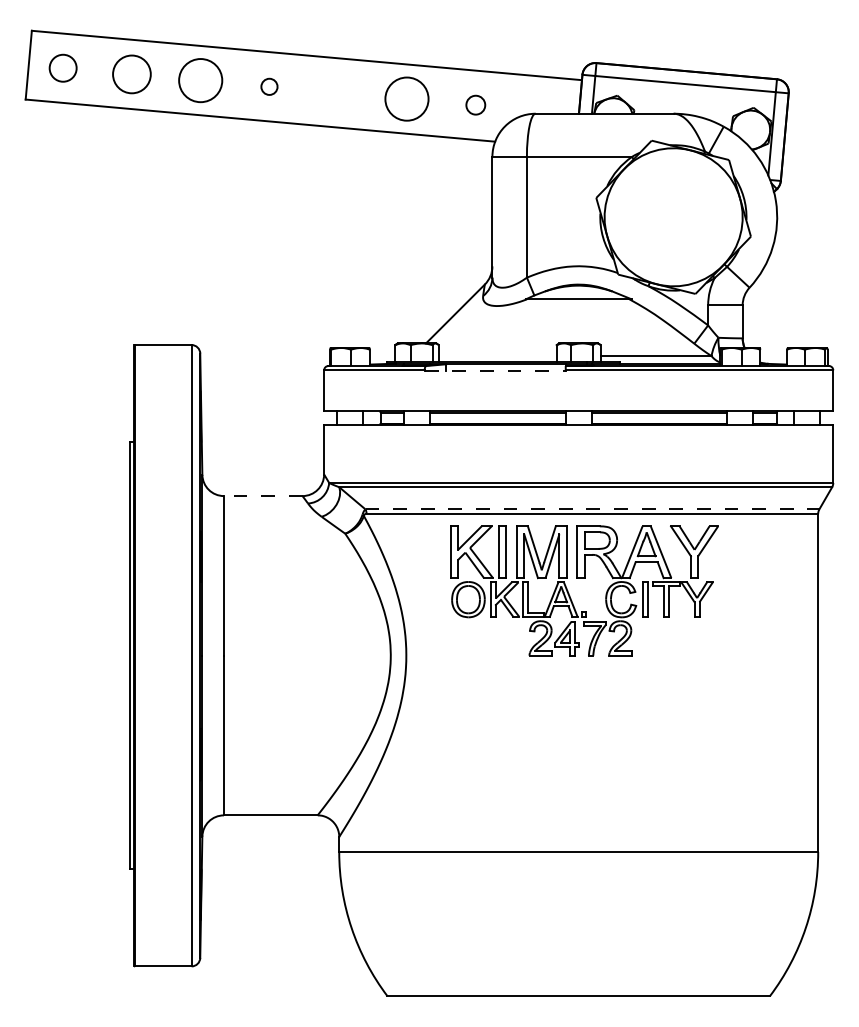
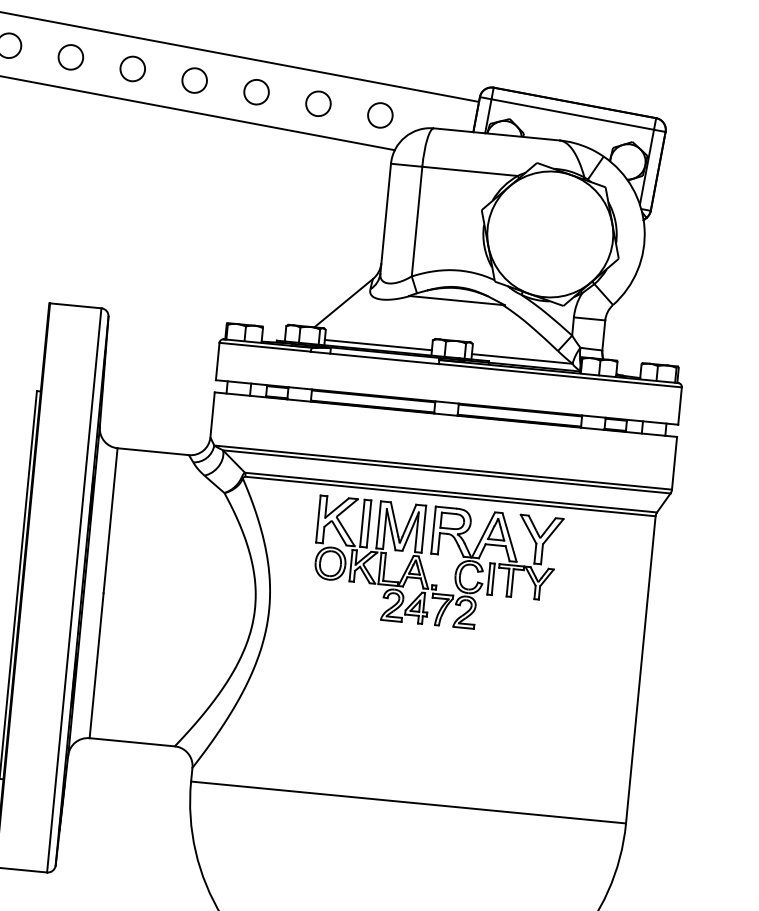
circle: (131, 73) -> (70, 56), size x0.71
circle: (200, 80) -> (132, 68), size x0.62
circle: (269, 86) -> (194, 80), size x1.67
circle: (337, 92) -> (255, 91), added
circle: (406, 98) -> (318, 103), size x0.62
circle: (475, 104) -> (380, 114), size x1.43
line: (497, 356) -> (378, 345), added
line: (495, 370) -> (375, 357), dashed -> solid
line: (262, 496) -> (152, 452), dashed -> solid
line: (592, 509) -> (451, 492), dashed -> solid

